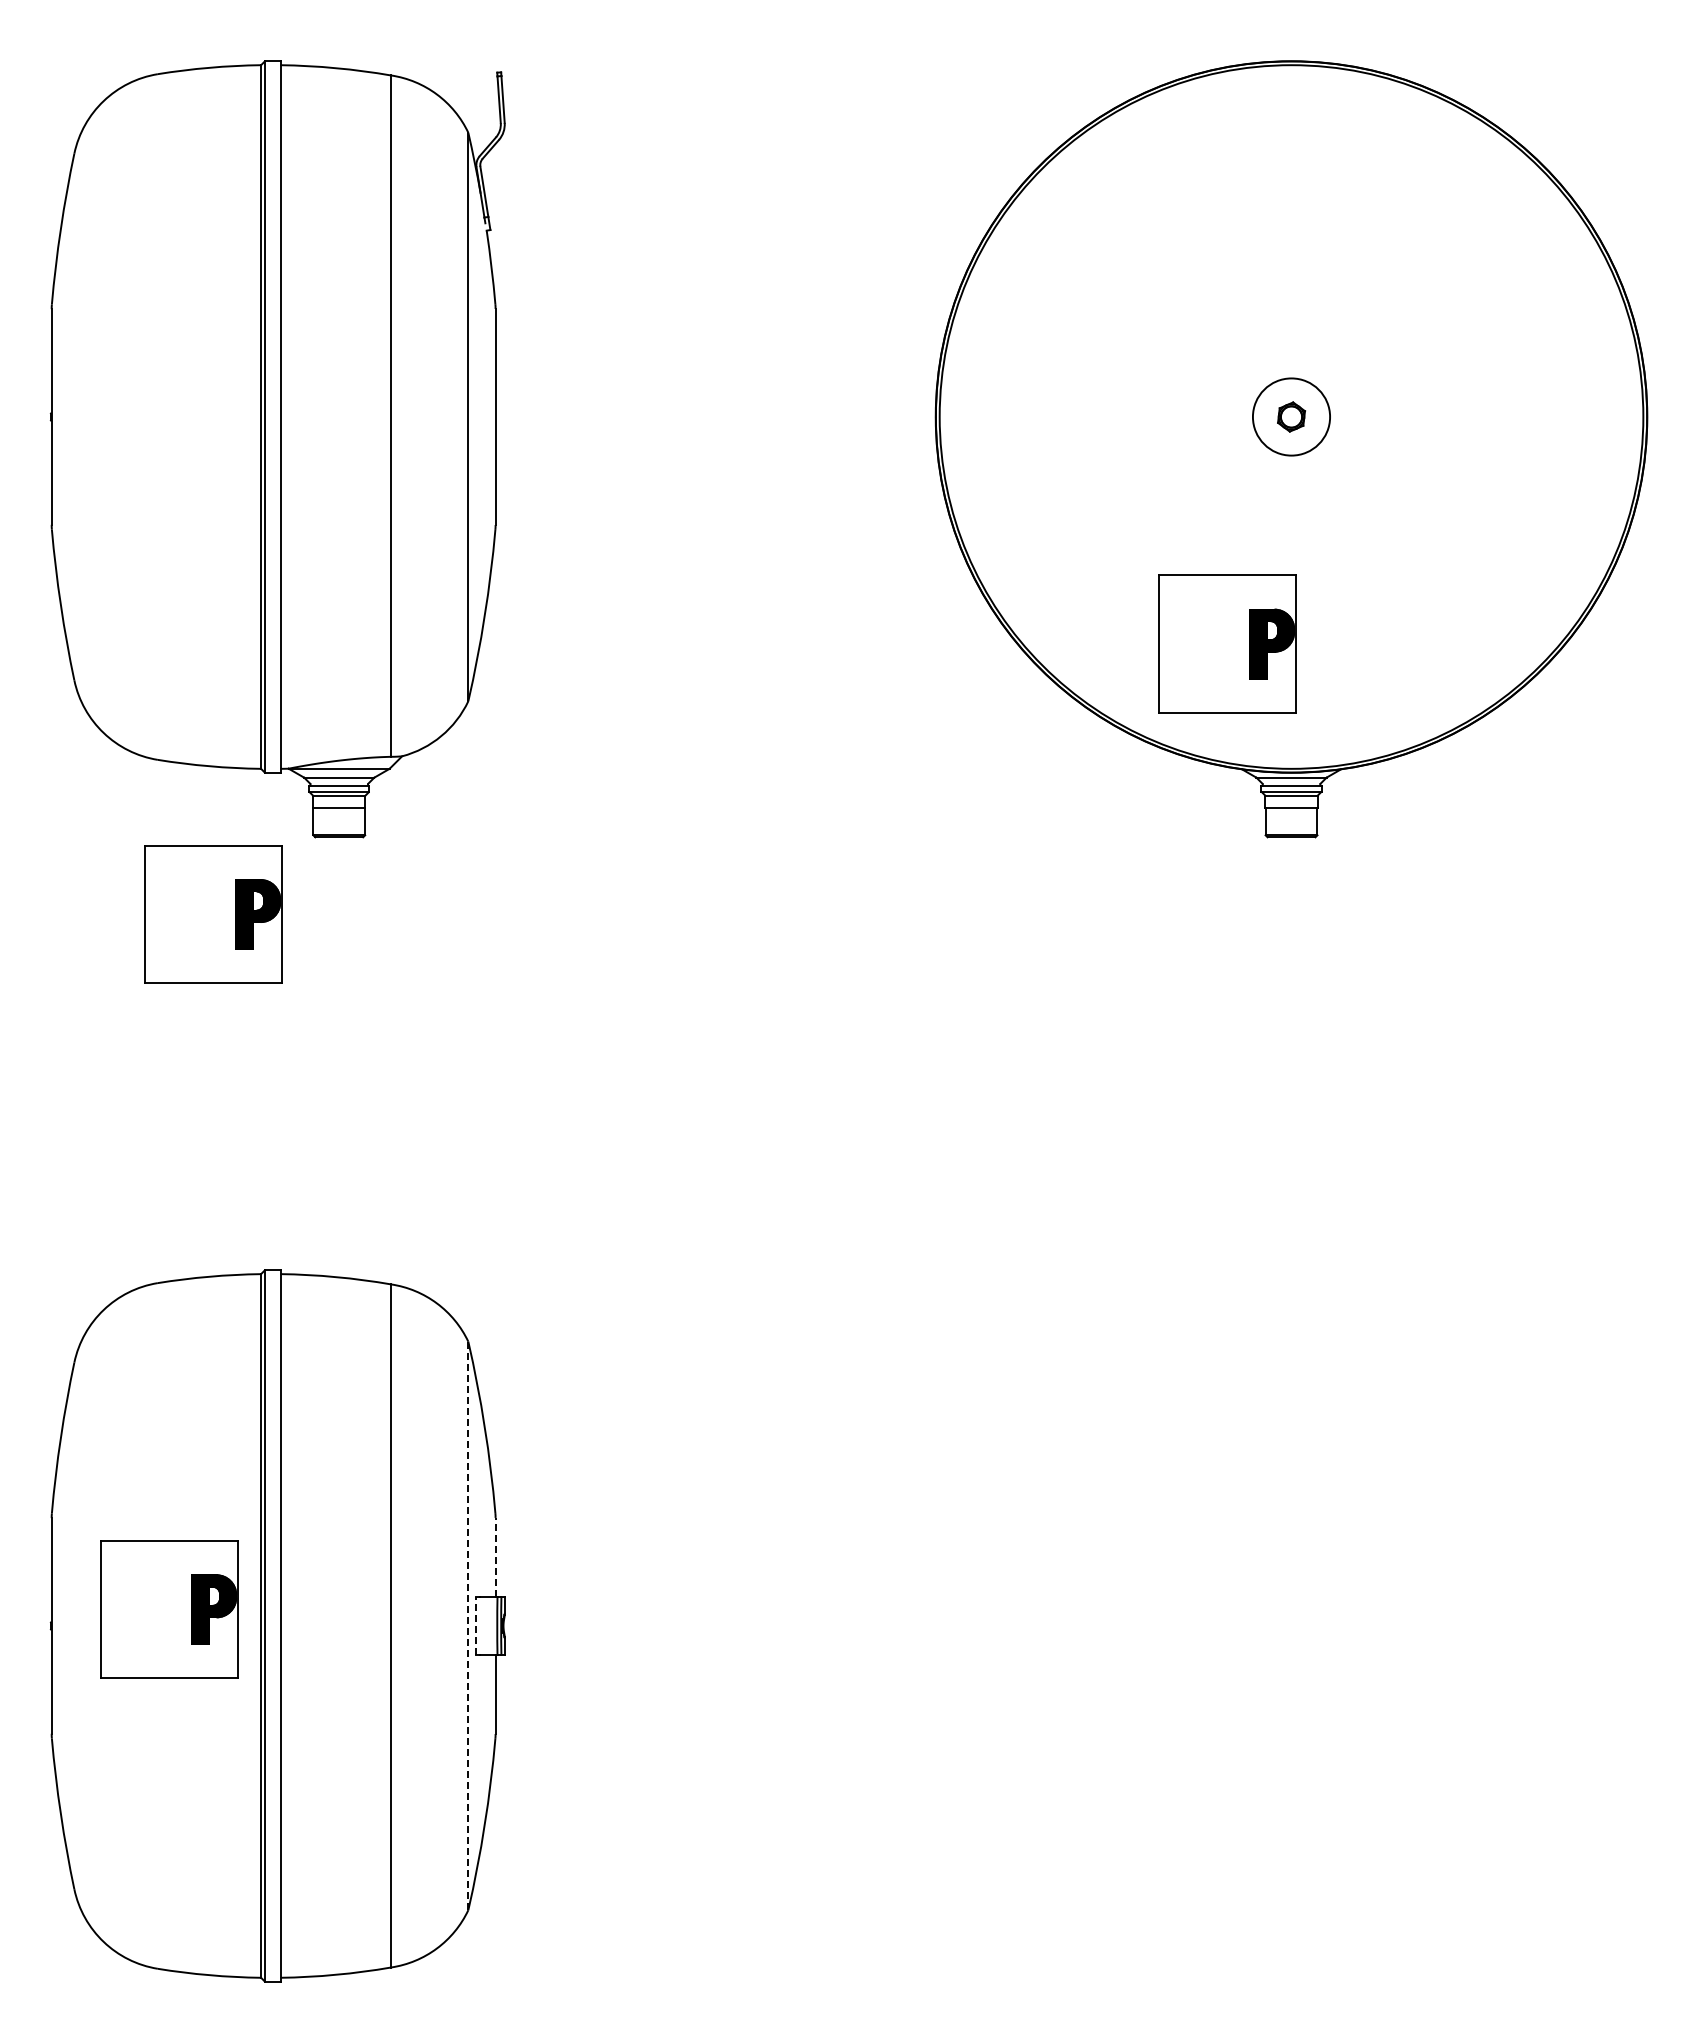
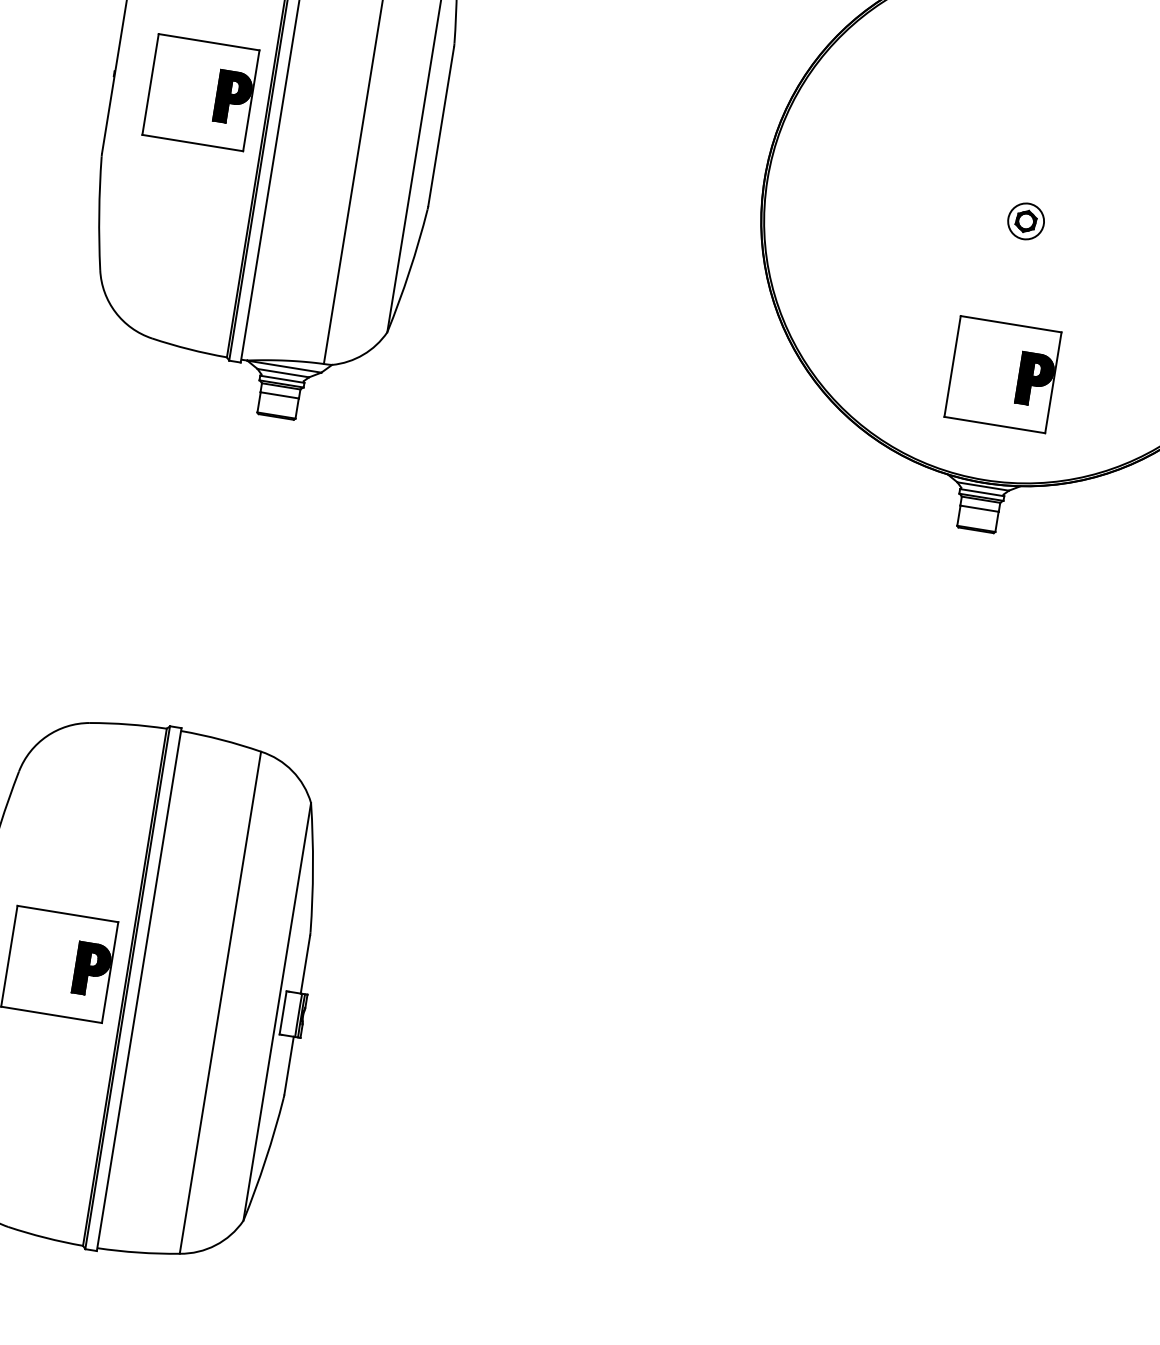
circle: (1291, 416) -> (1026, 221), size x0.62
part: (1227, 643) -> (1002, 374), moved
part: (213, 914) -> (200, 92), moved
line: (495, 1556) -> (305, 964), dashed -> solid
line: (468, 1625) -> (277, 1011), dashed -> solid
line: (476, 1625) -> (283, 1012), dashed -> solid

